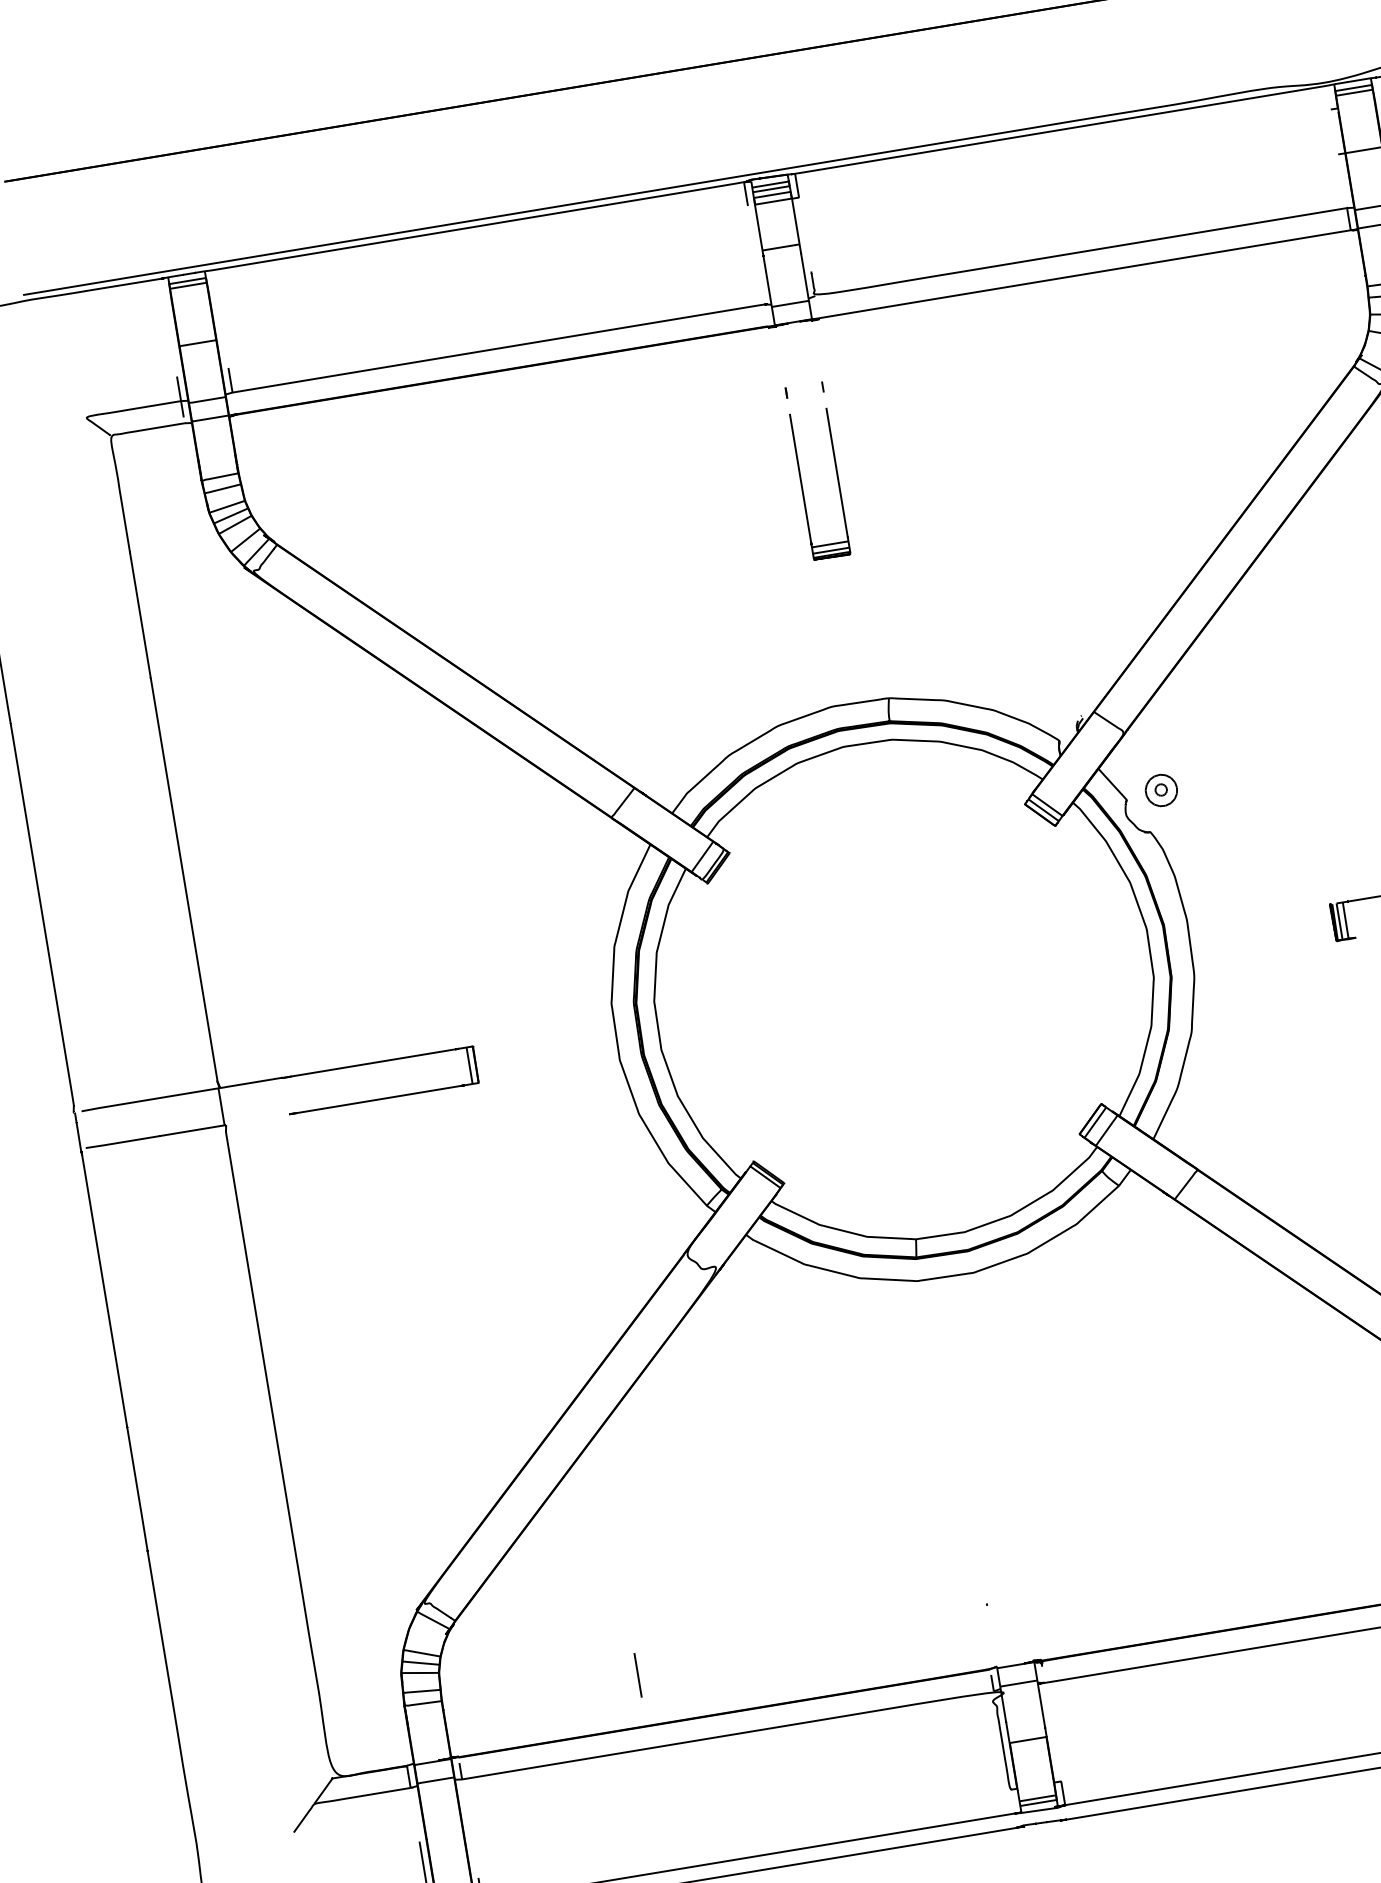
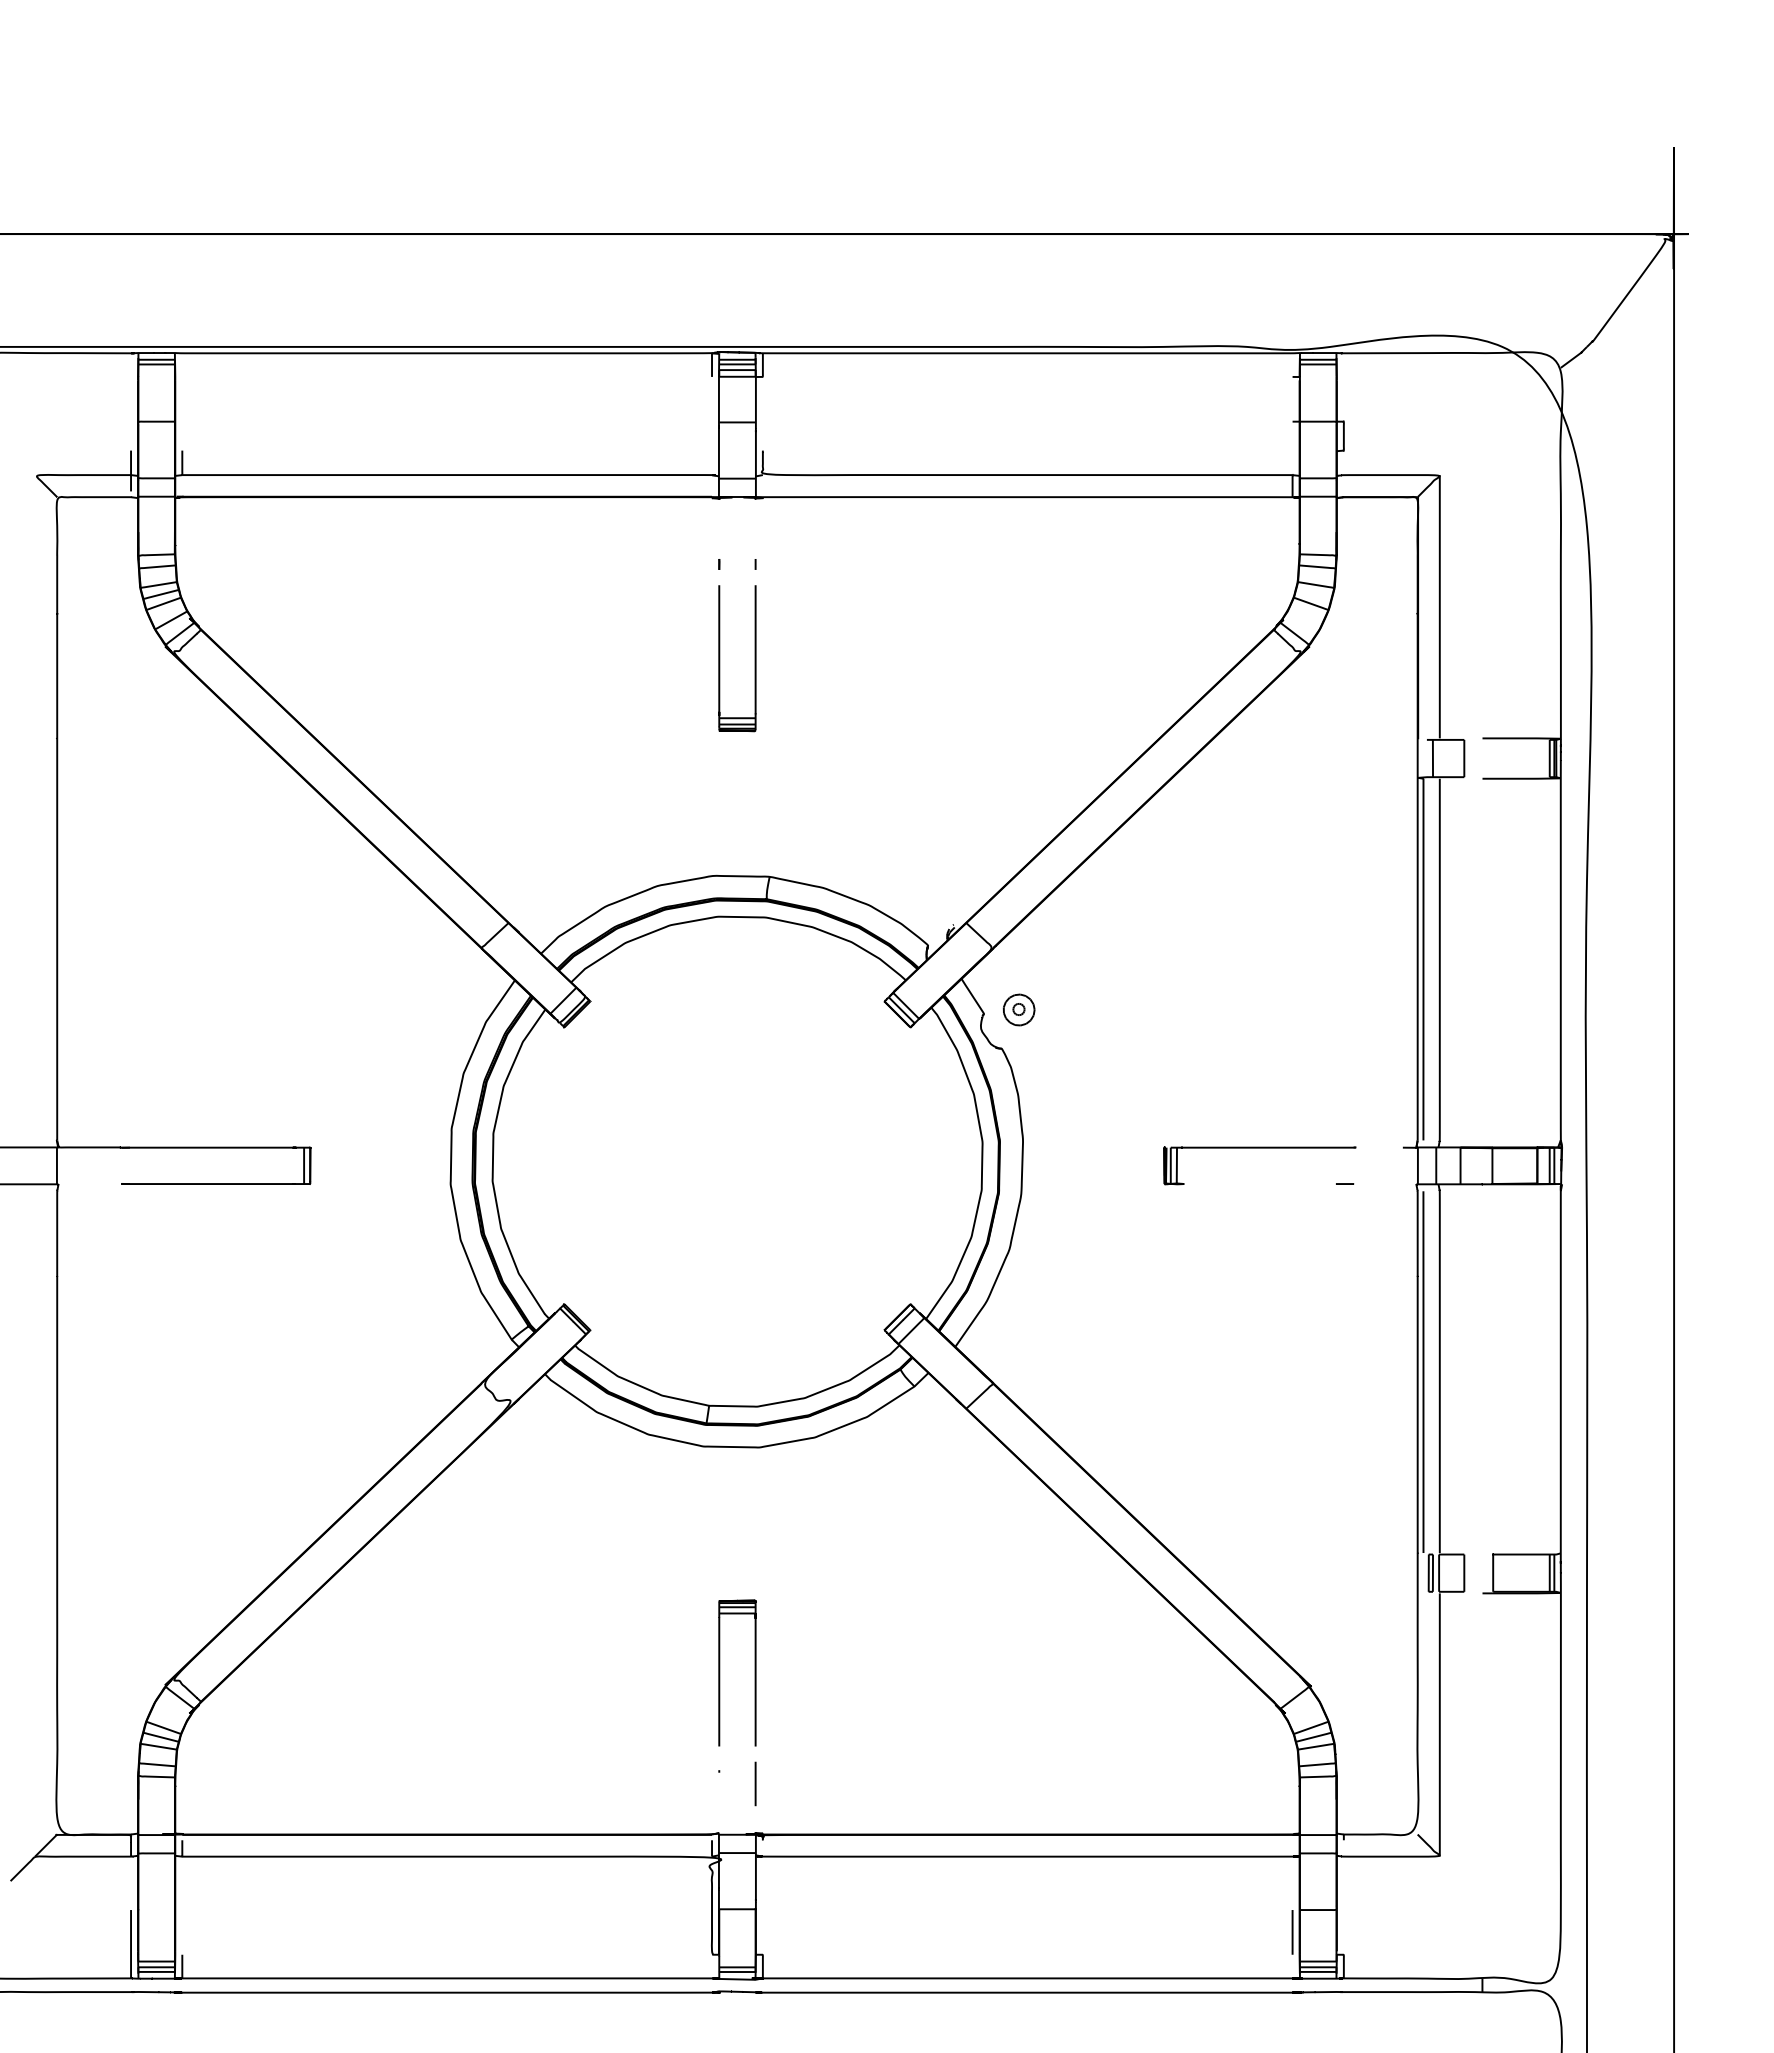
part: (971, 1505) -> (720, 1672), added
line: (637, 1674) -> (755, 1783), moved

